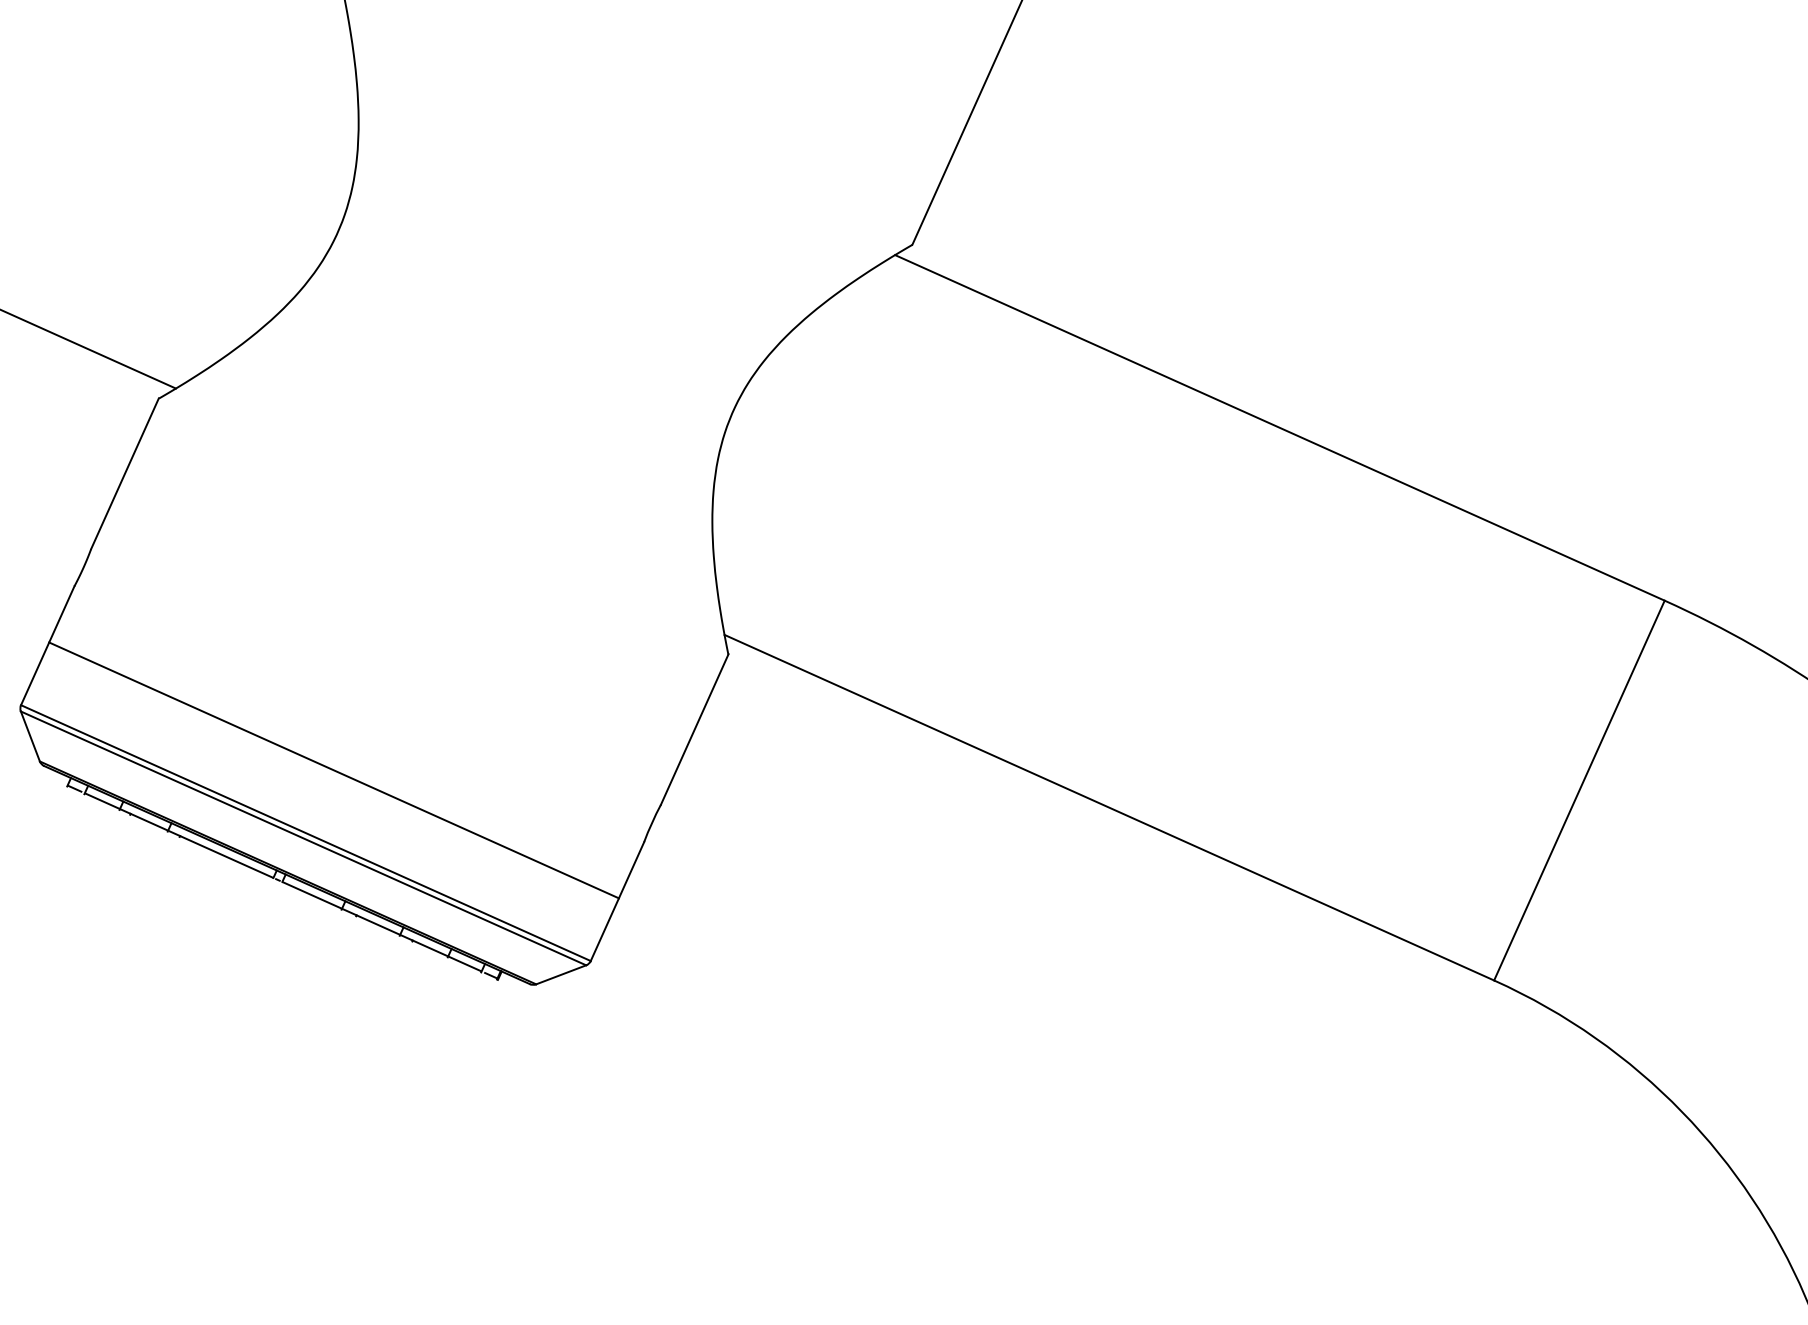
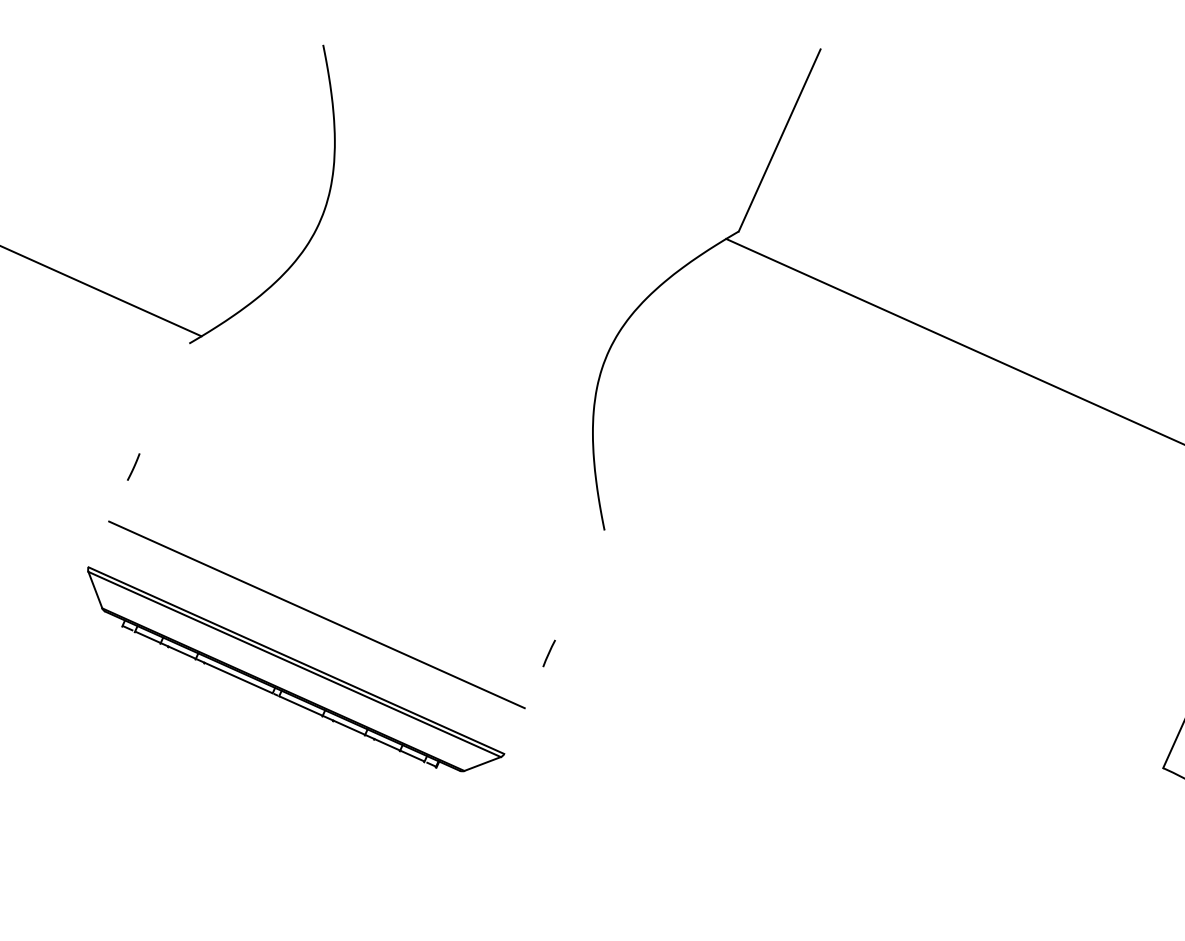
line: (124, 473) -> (164, 398), removed
line: (47, 645) -> (107, 523), removed
line: (694, 729) -> (579, 585), removed
line: (1109, 807) -> (882, 641), removed
line: (617, 901) -> (523, 710), removed

